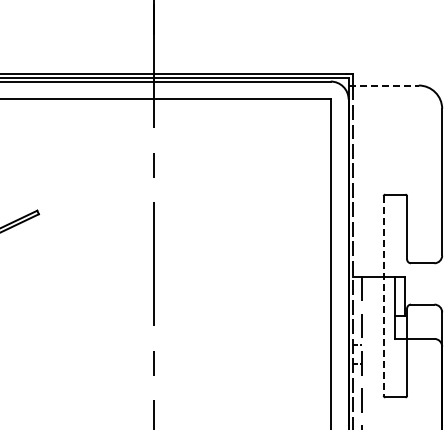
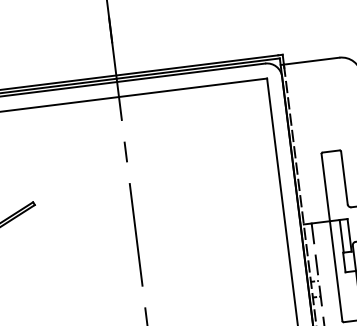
line: (384, 85) -> (310, 61), dashed -> solid
line: (383, 296) -> (331, 237), dashed -> solid

